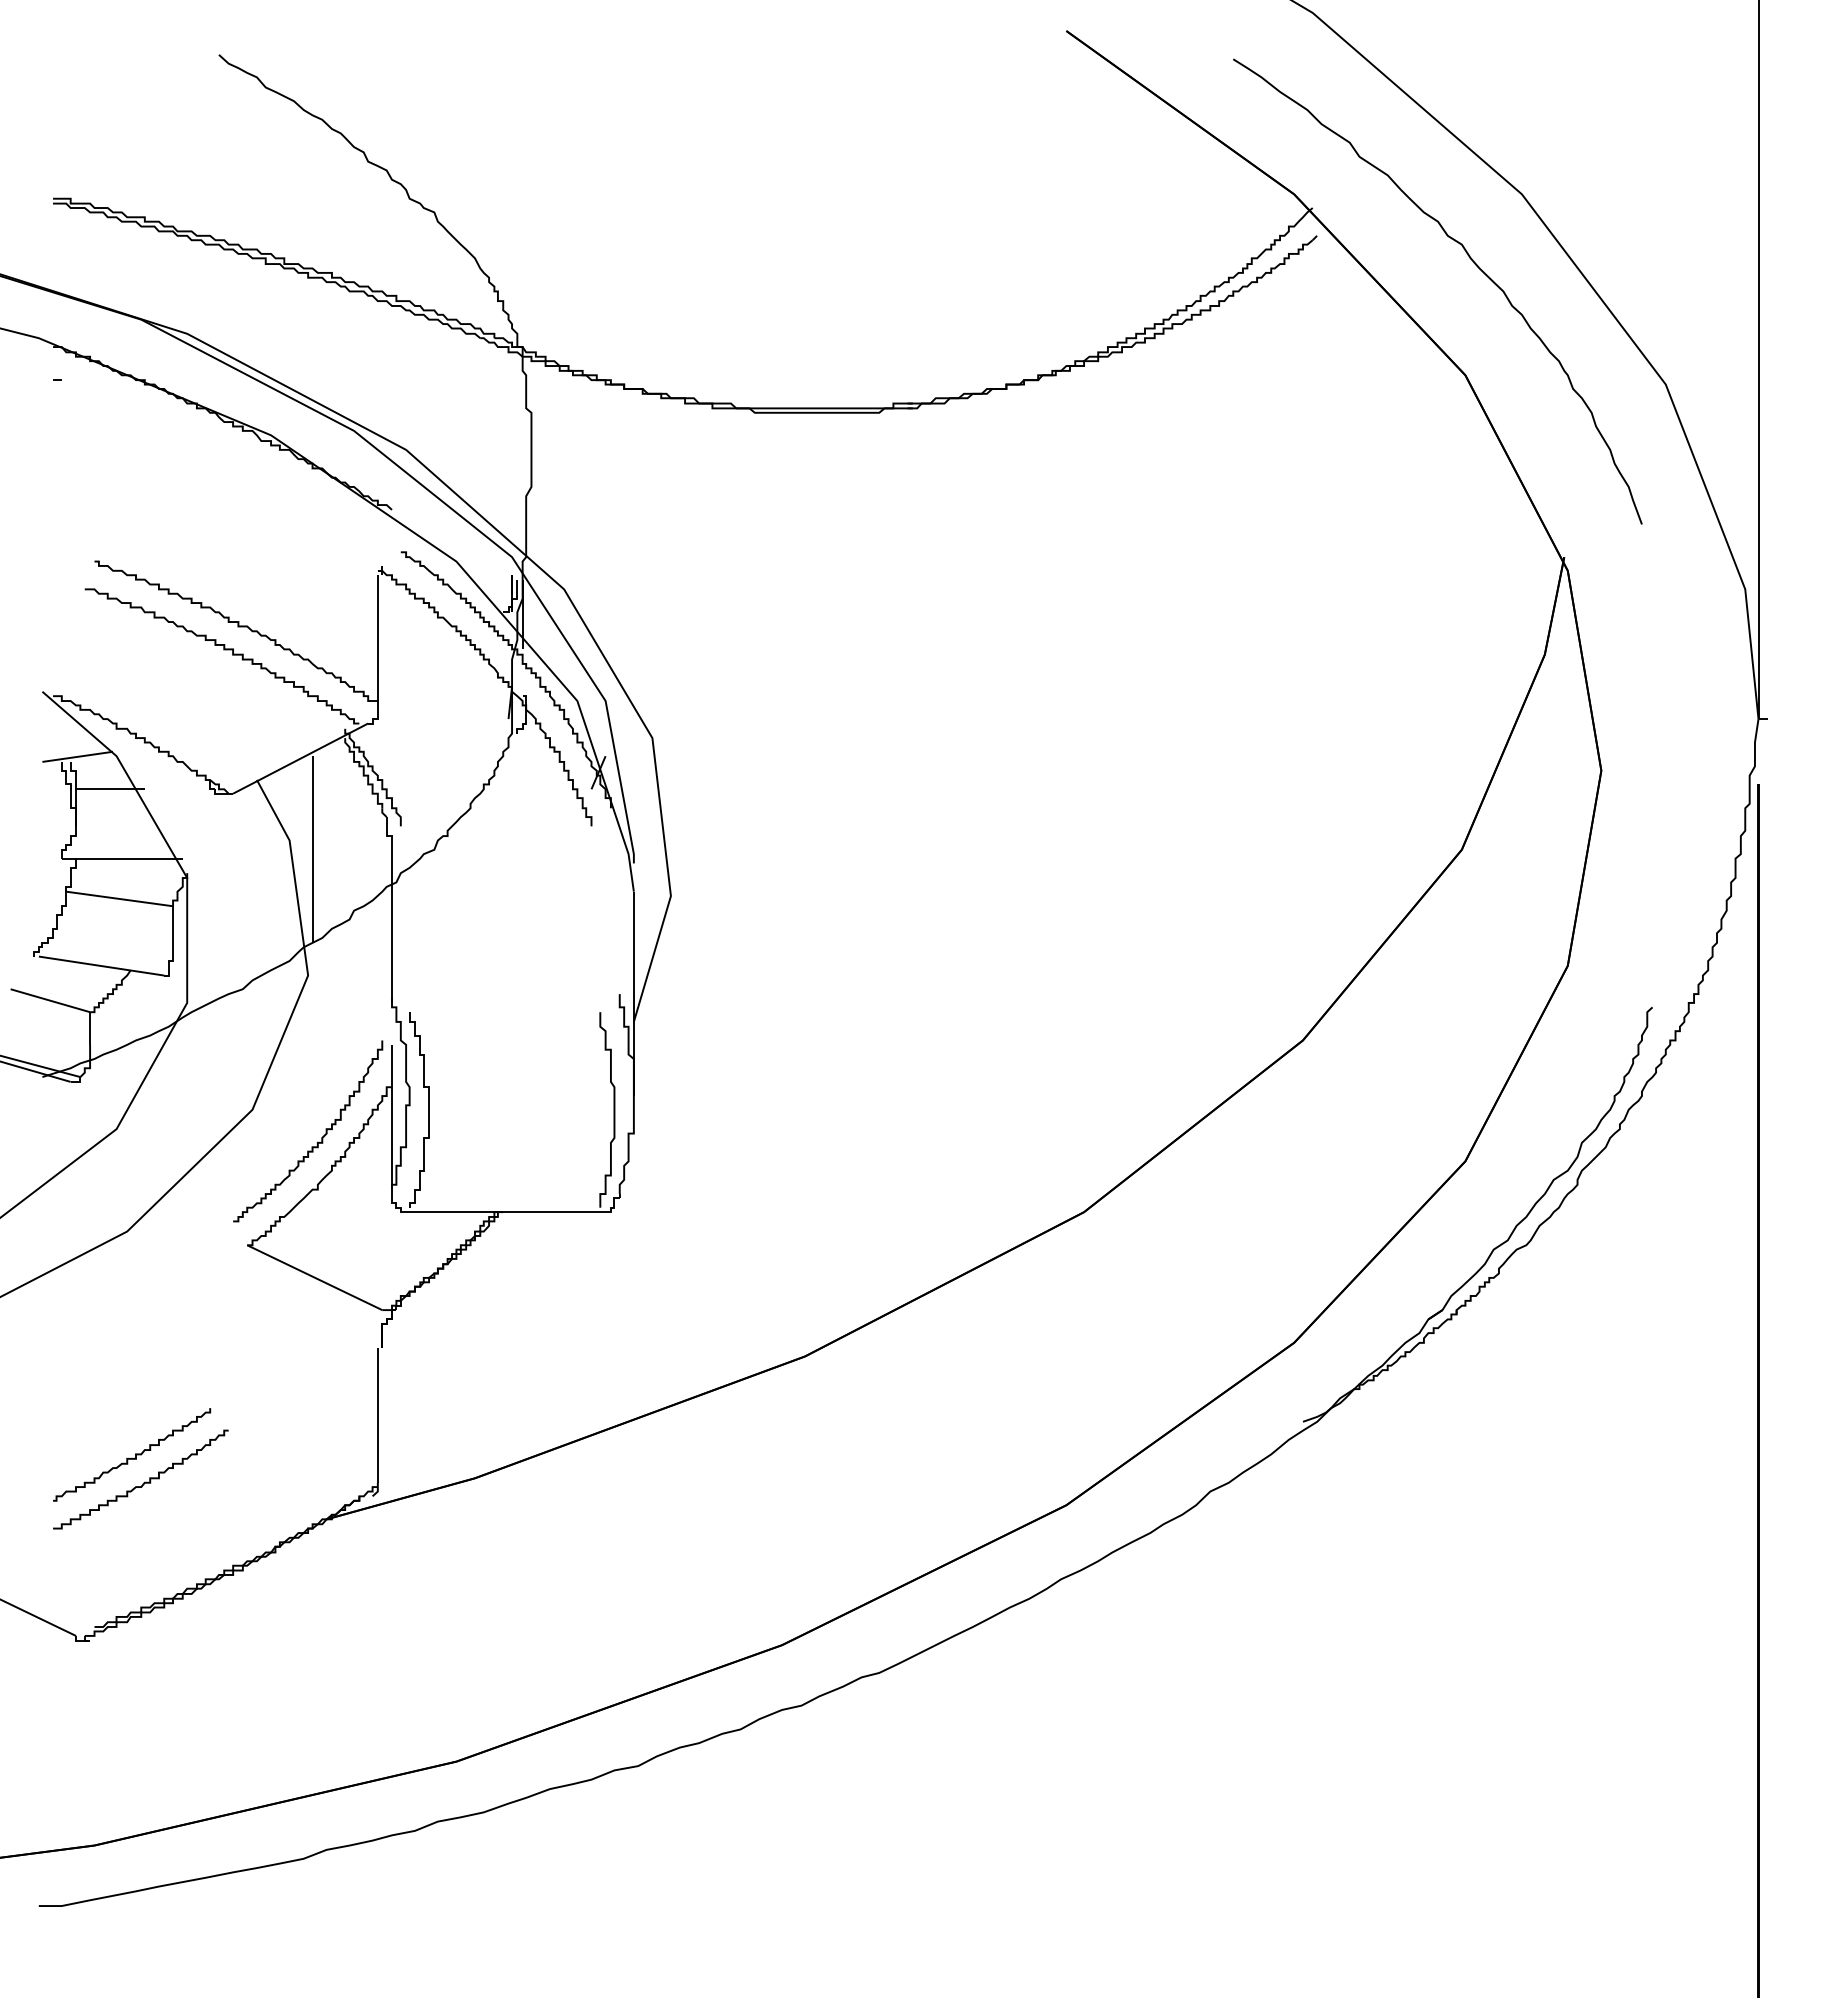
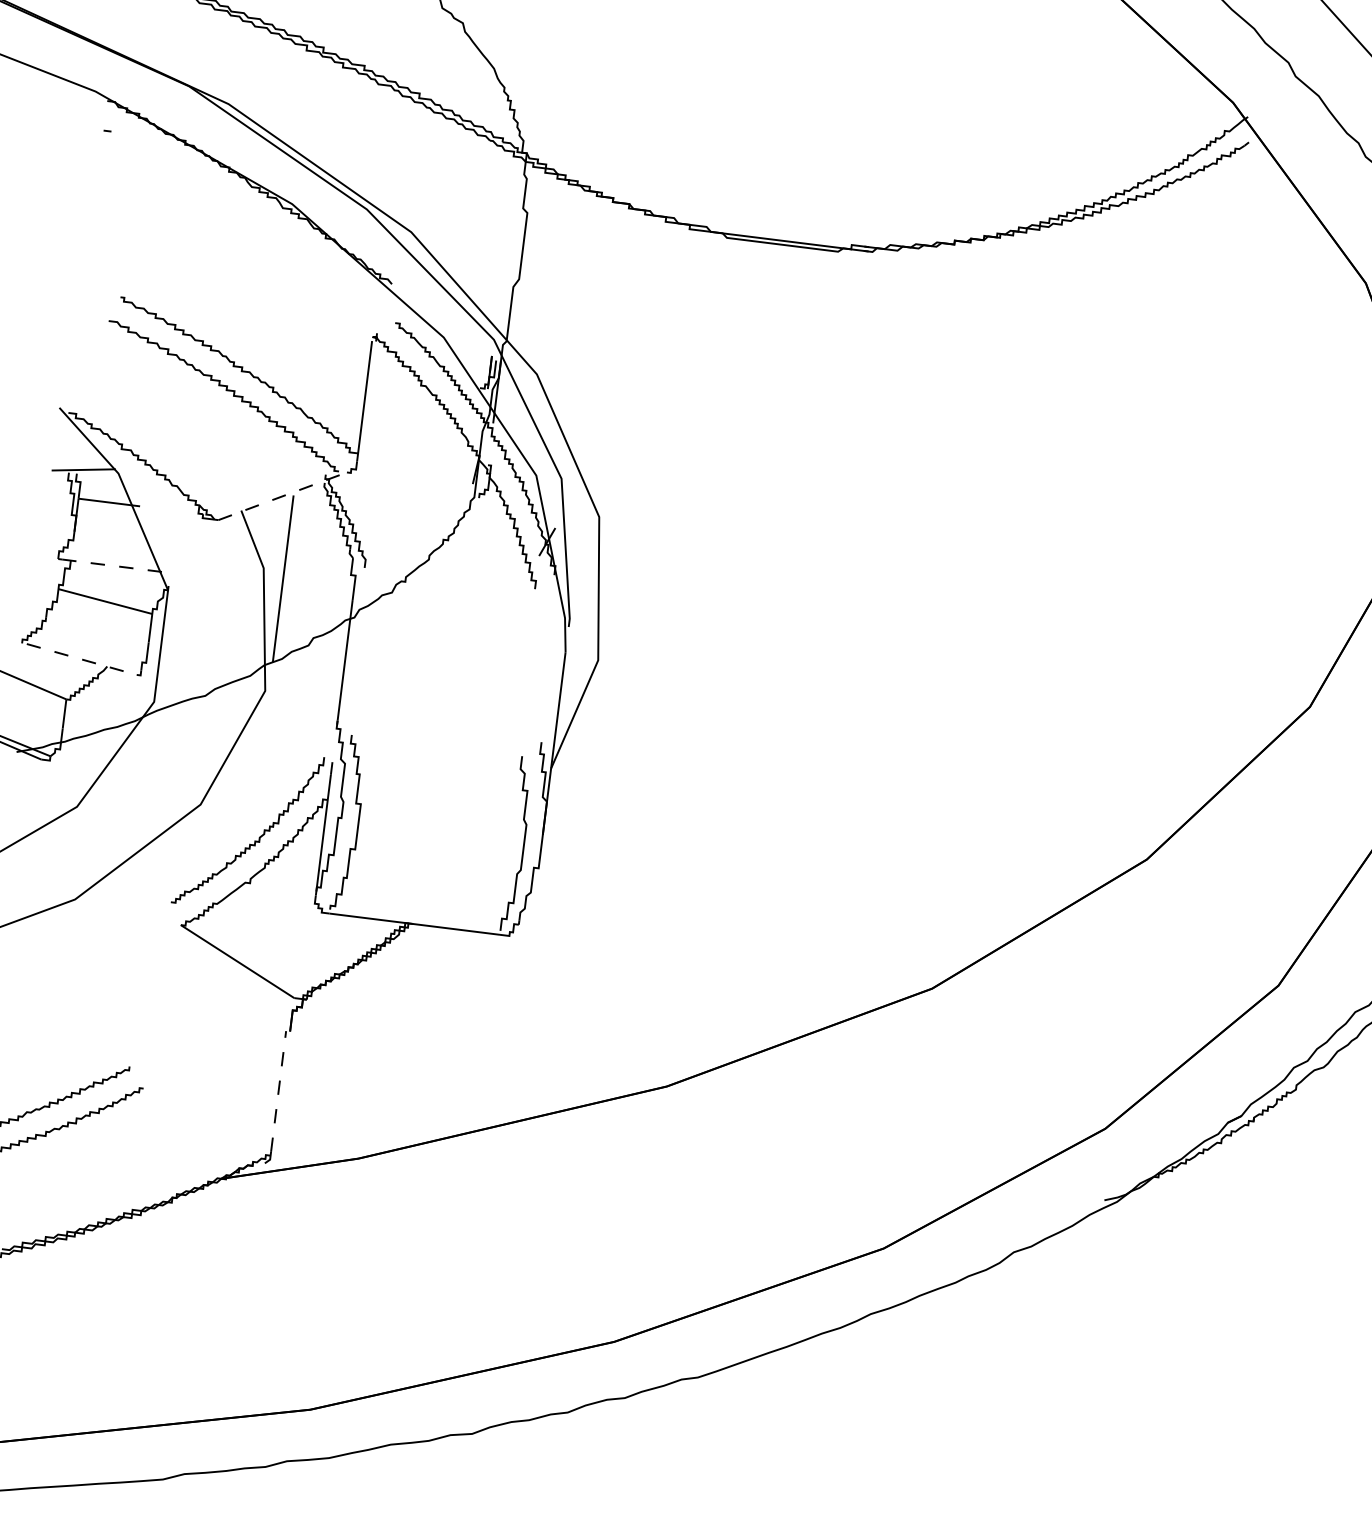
line: (301, 758) -> (283, 496), solid -> dashed
line: (125, 858) -> (115, 566), solid -> dashed
line: (102, 966) -> (82, 659), solid -> dashed
line: (377, 1415) -> (278, 1091), solid -> dashed

